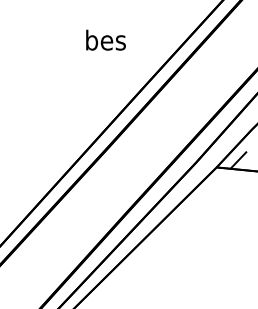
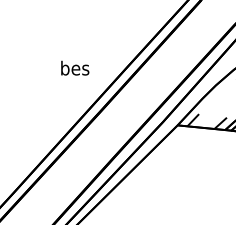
text: (106, 39) -> (75, 67), moved

